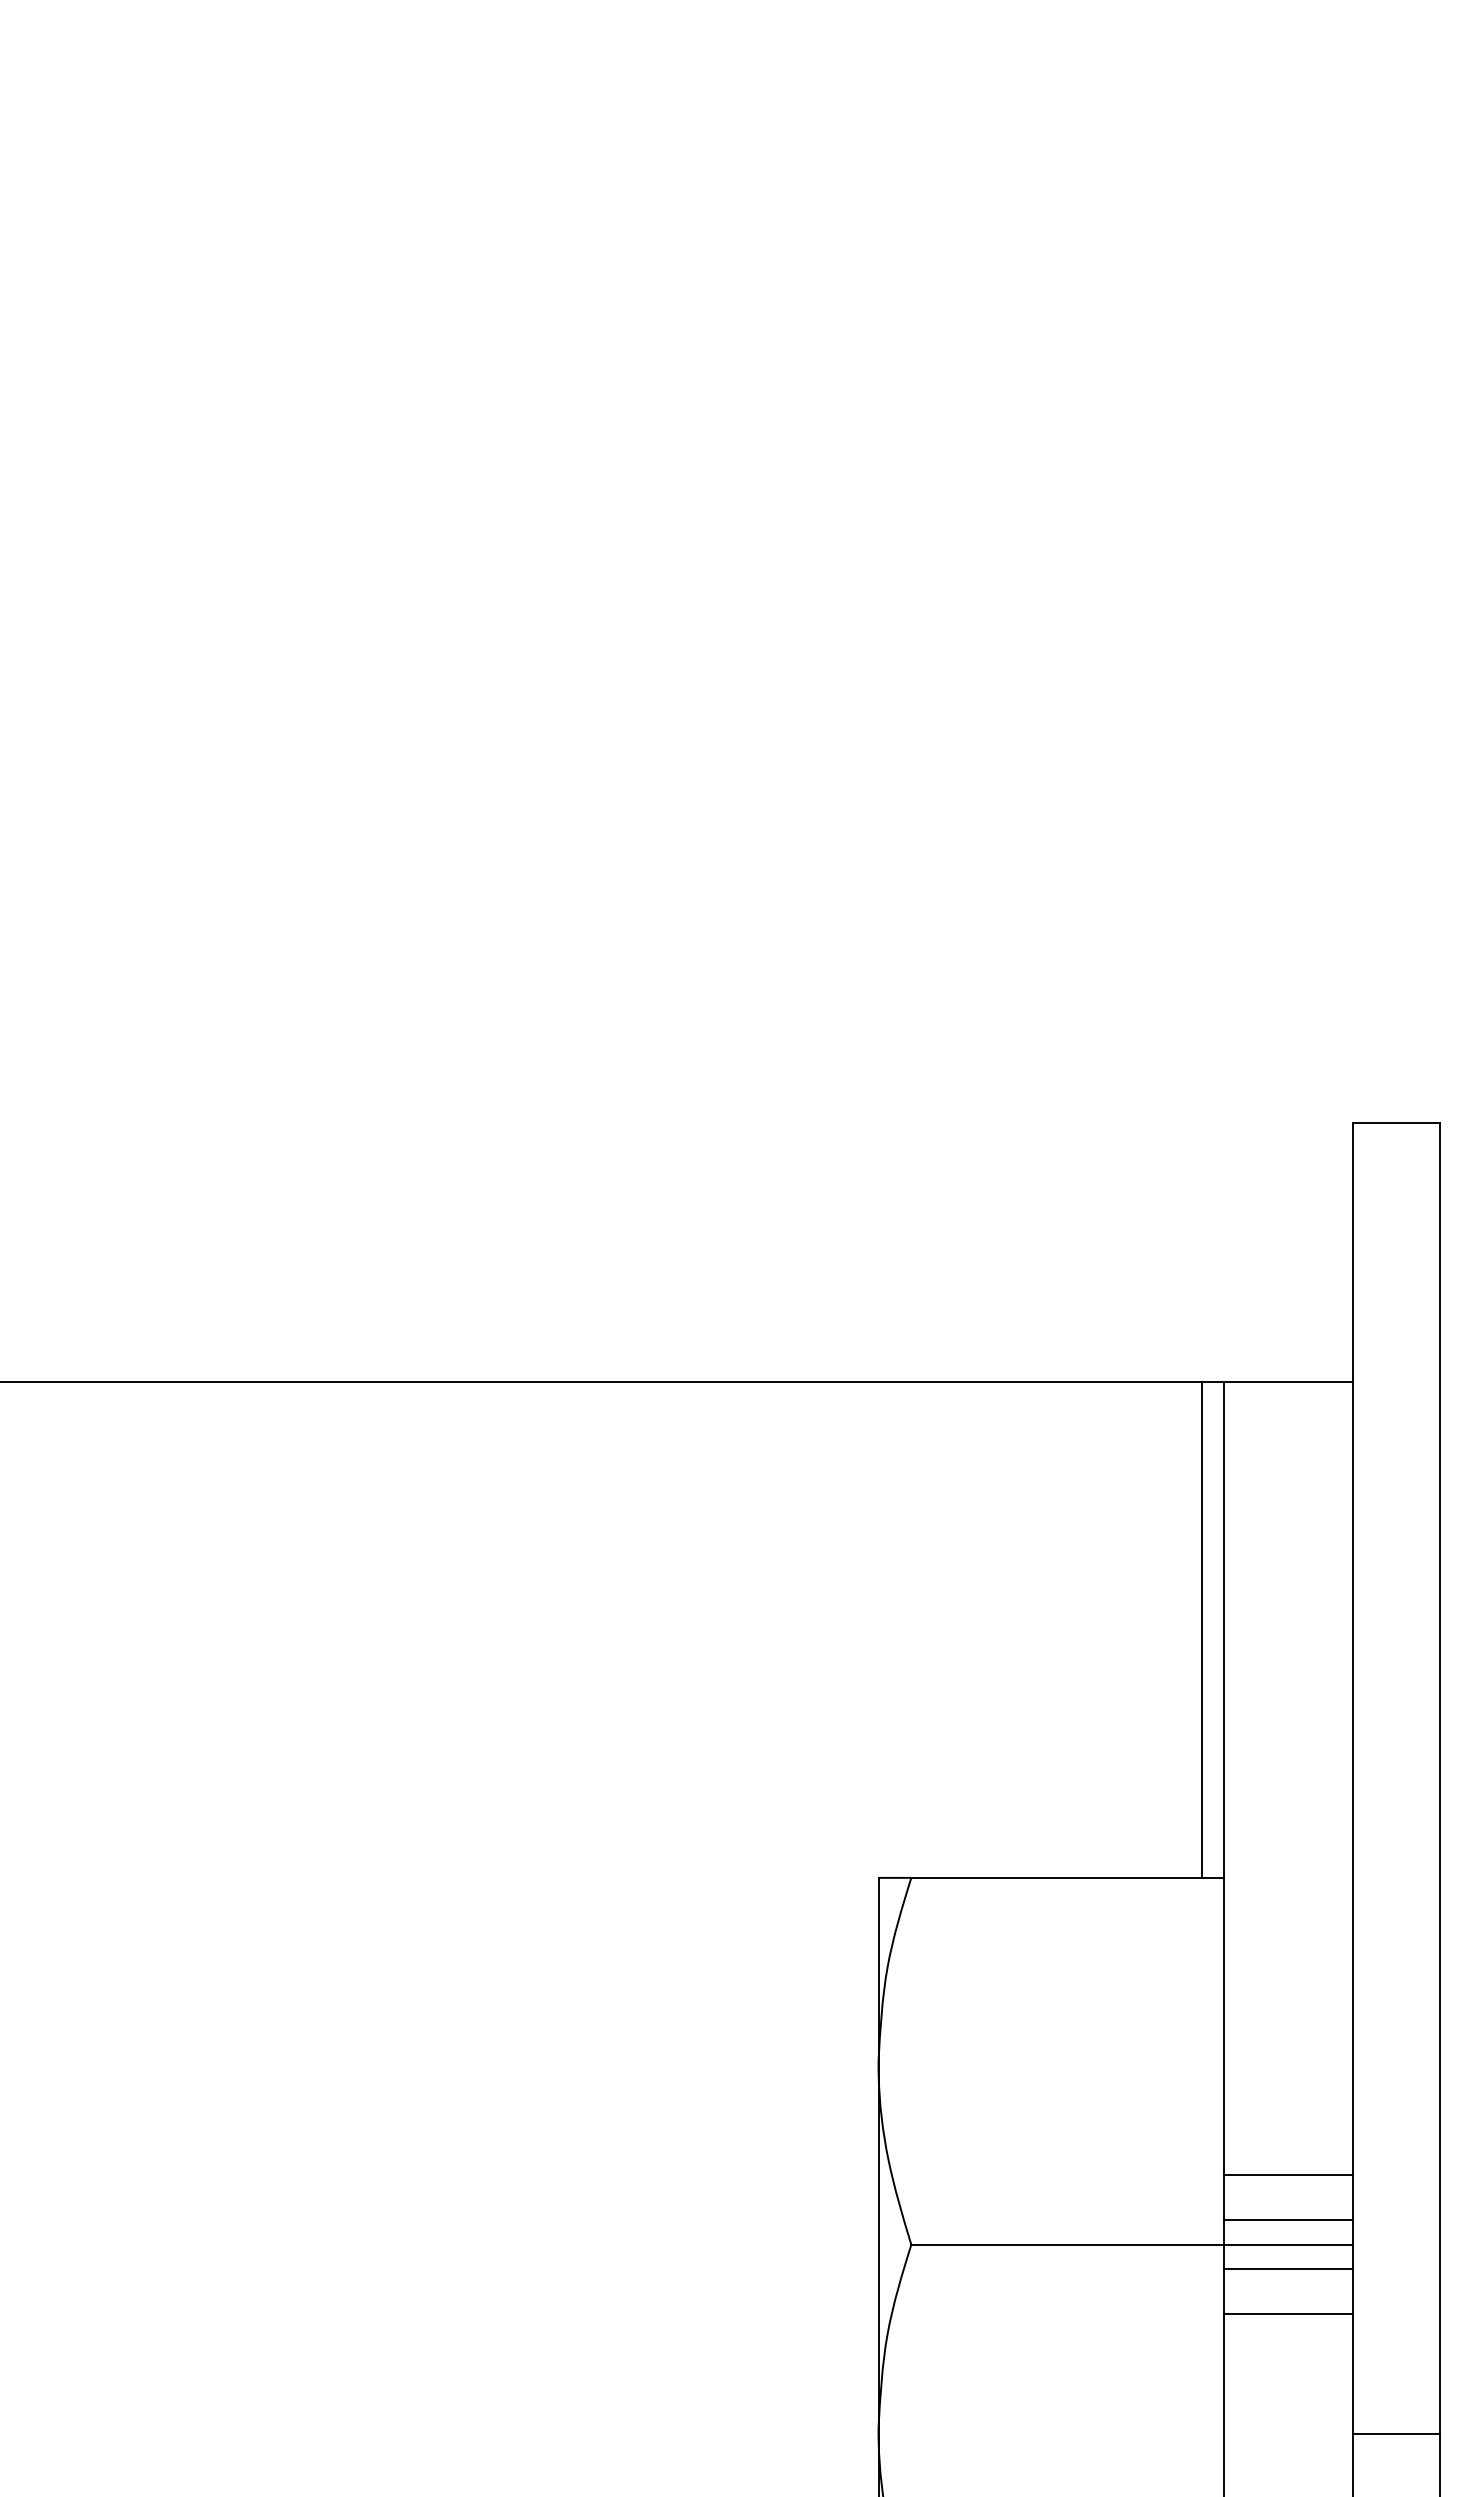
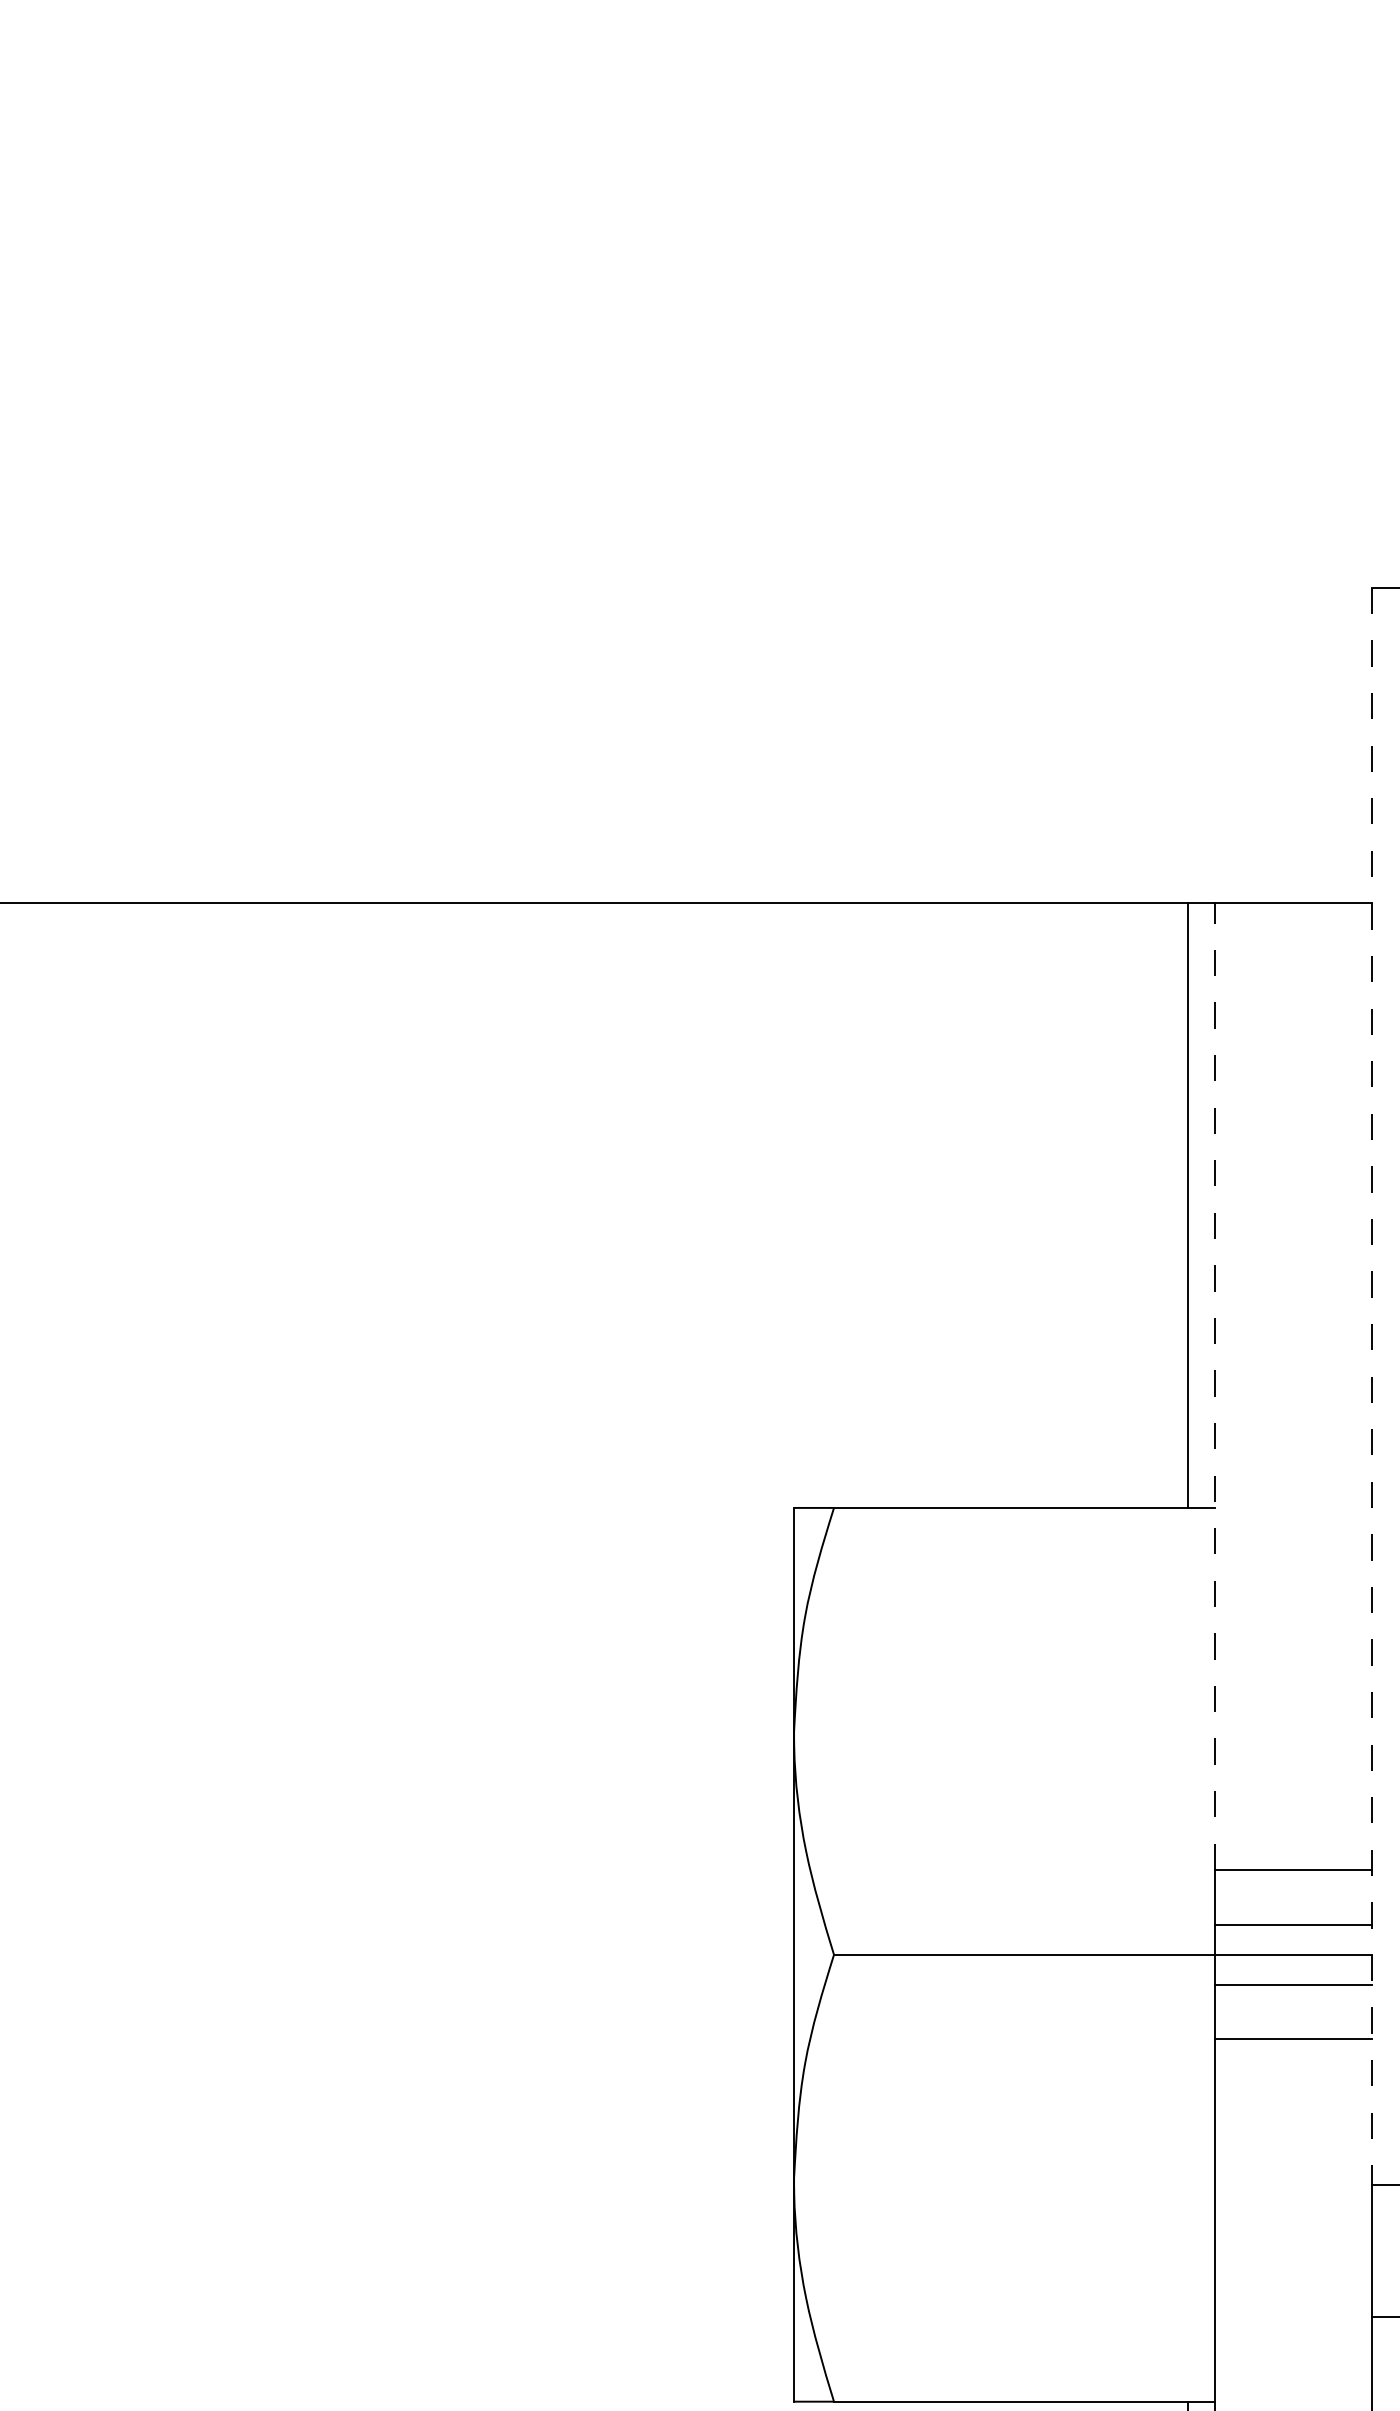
line: (1223, 1778) -> (1214, 1386), solid -> dashed
line: (1353, 1778) -> (1372, 1386), solid -> dashed

